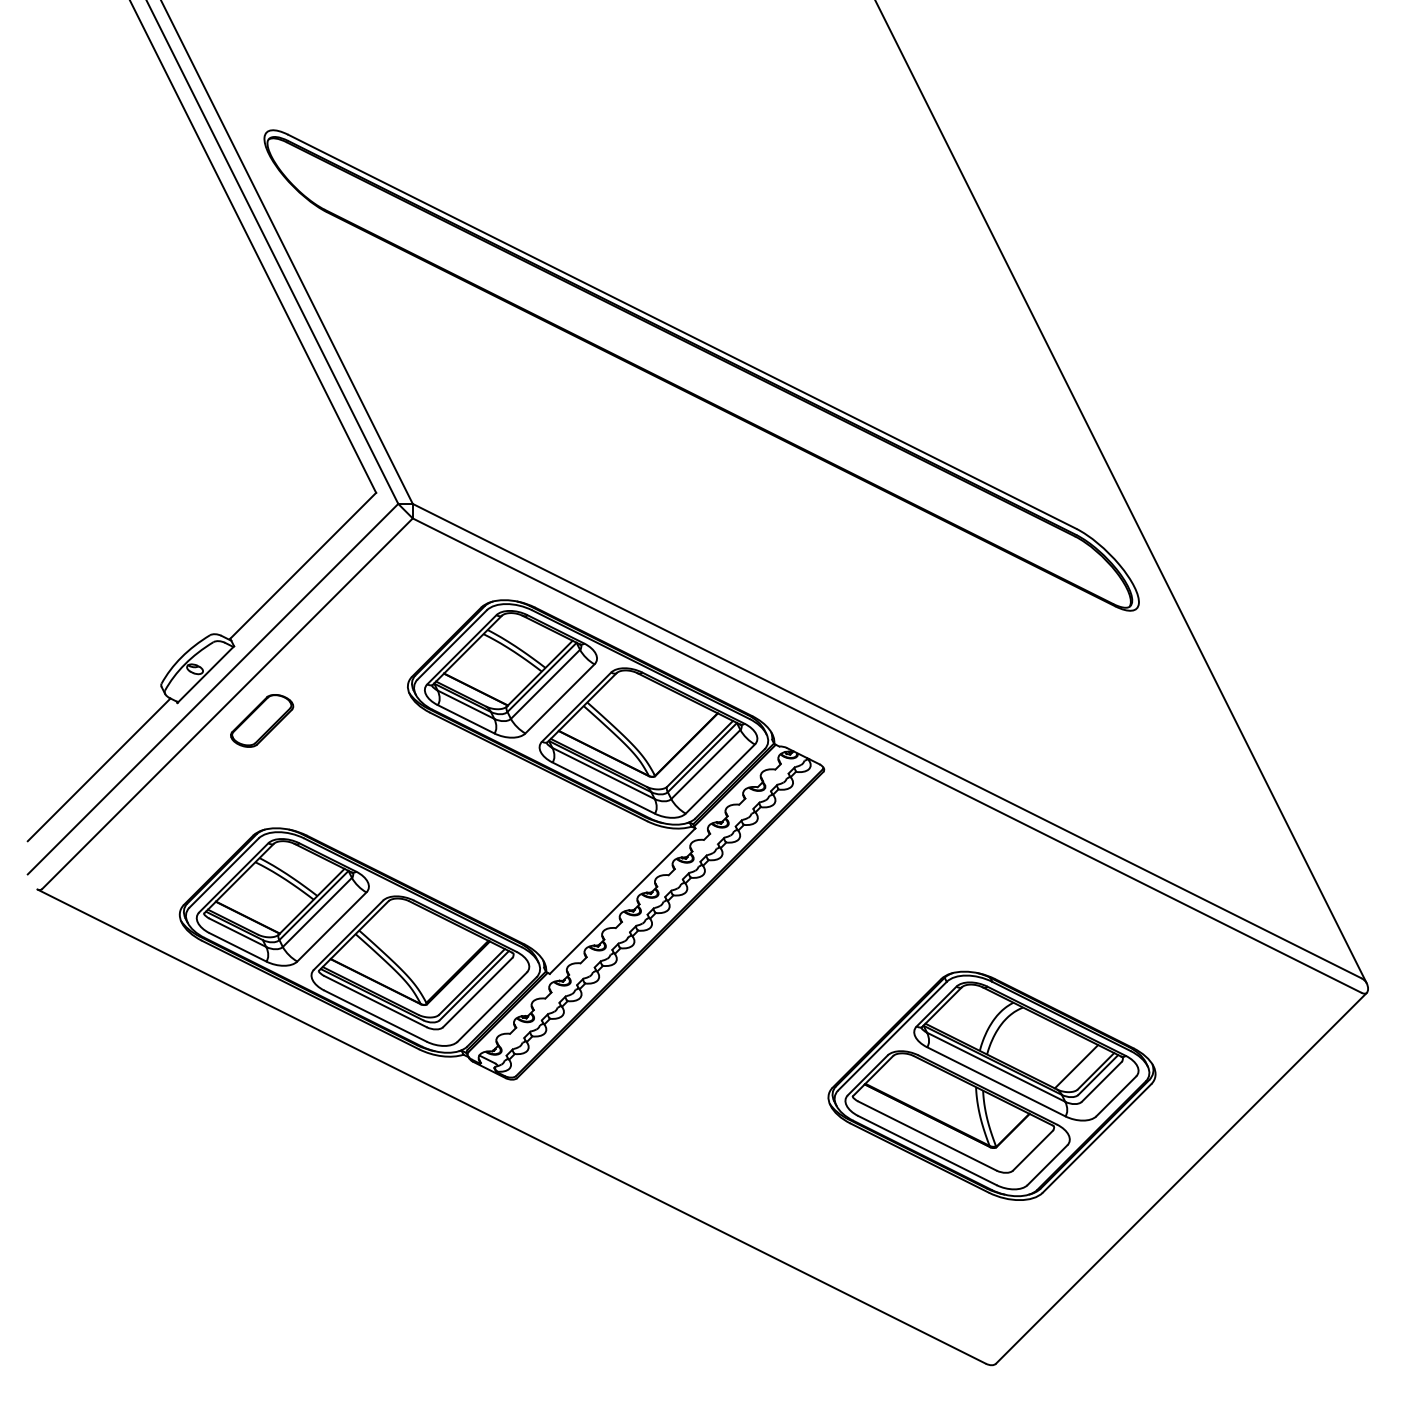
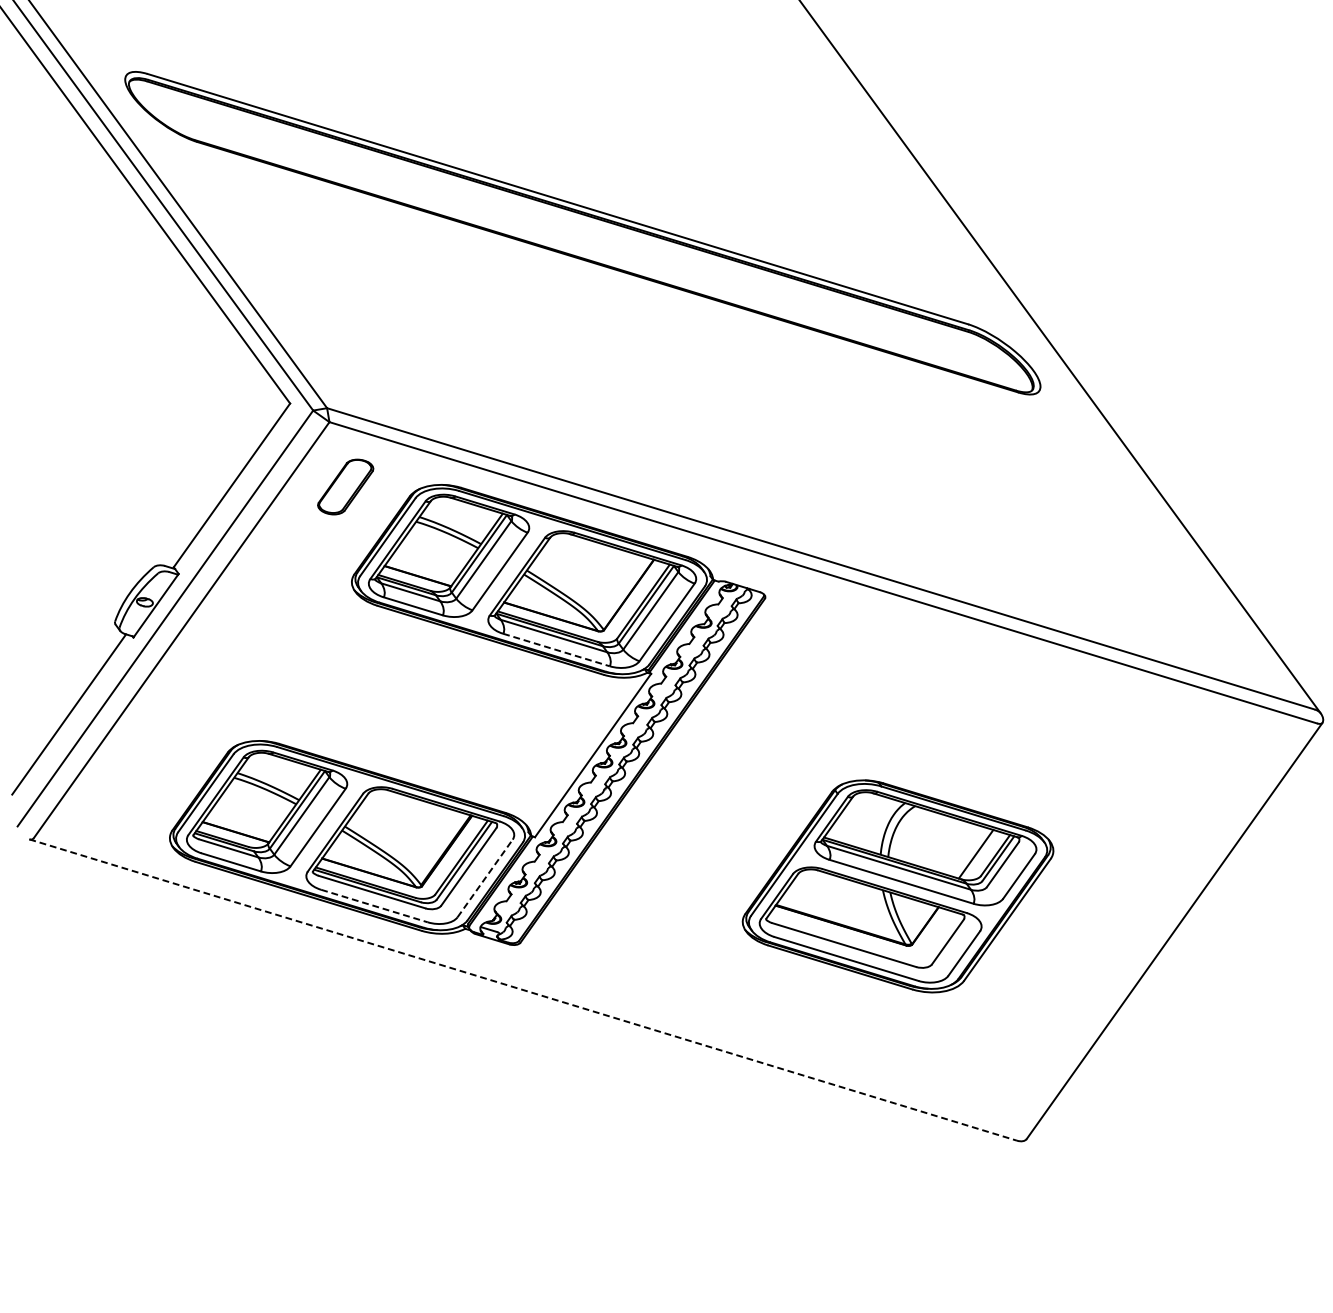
part: (262, 720) -> (346, 486), moved
line: (604, 788) -> (557, 650), solid -> dashed
line: (492, 1007) -> (485, 878), solid -> dashed
line: (375, 1016) -> (374, 906), solid -> dashed
part: (991, 1085) -> (897, 886), moved
line: (512, 1126) -> (523, 989), solid -> dashed

